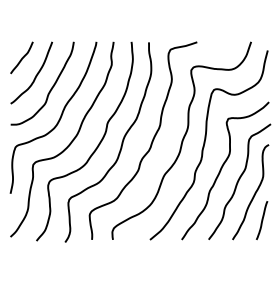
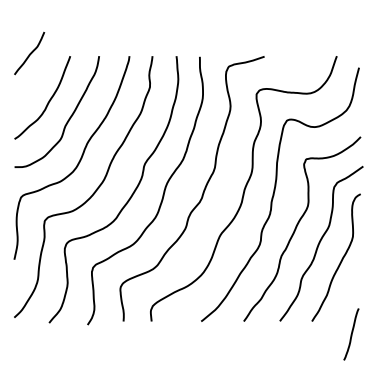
curve: (22, 57) -> (30, 52), moved
curve: (261, 220) -> (350, 334), moved

